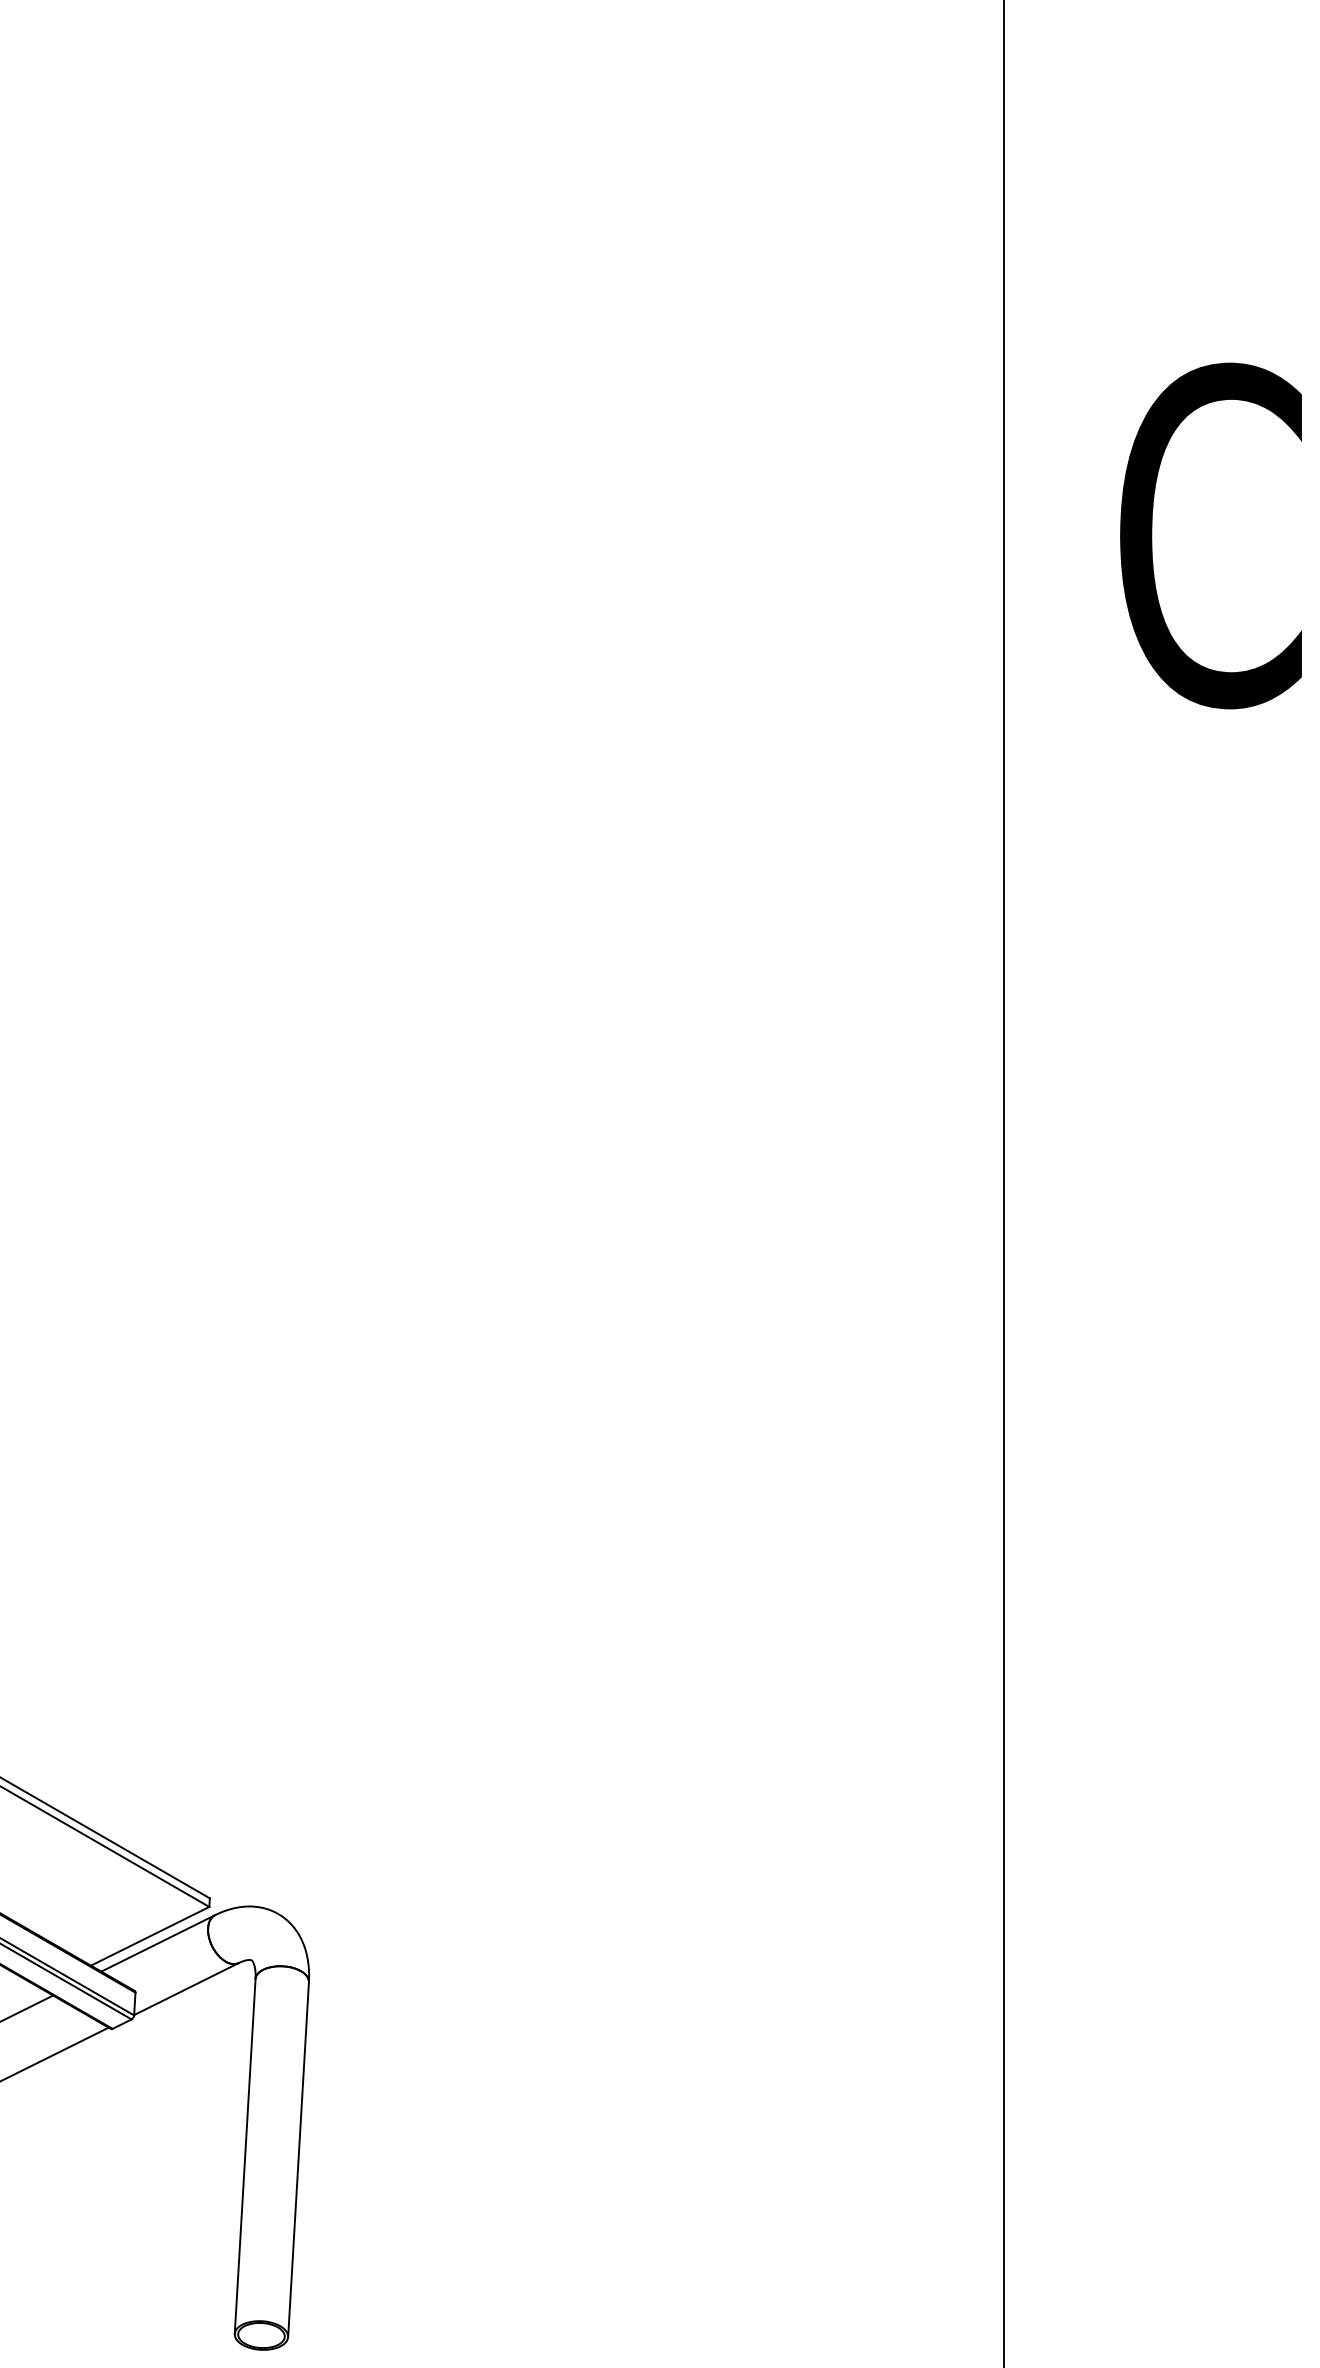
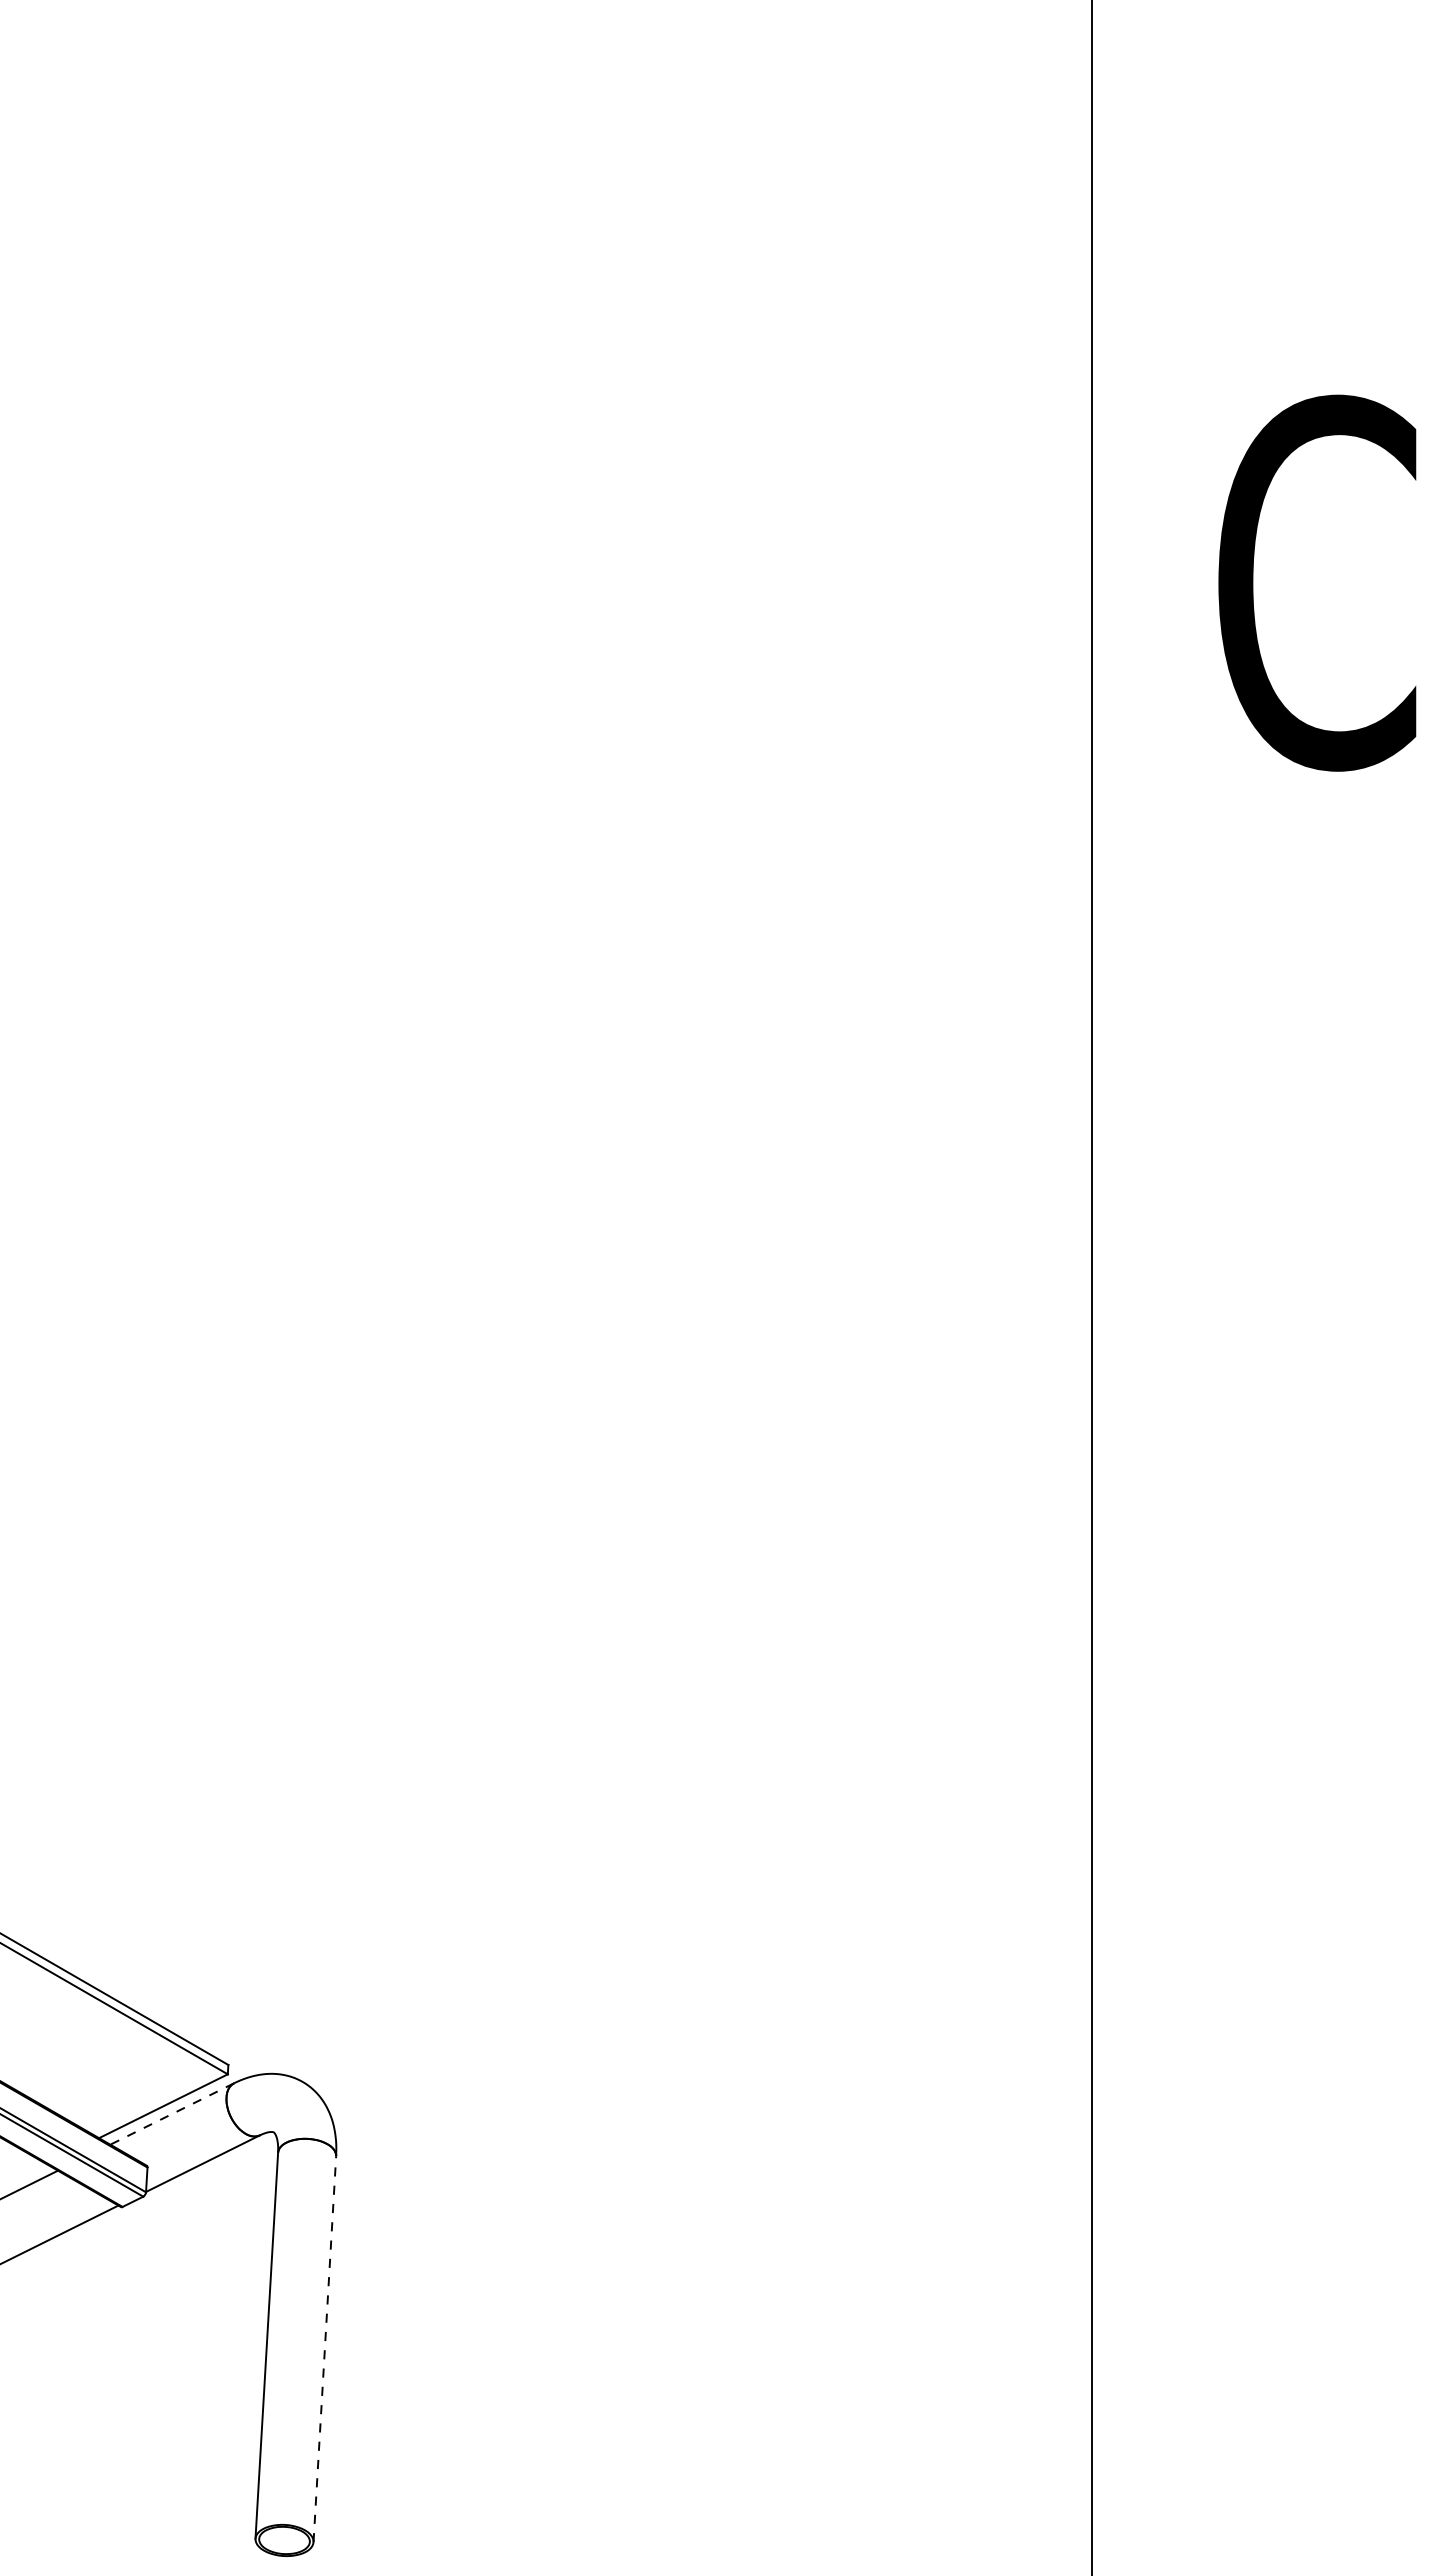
line: (157, 1943) -> (171, 2114), solid -> dashed
line: (298, 2159) -> (324, 2348), solid -> dashed

